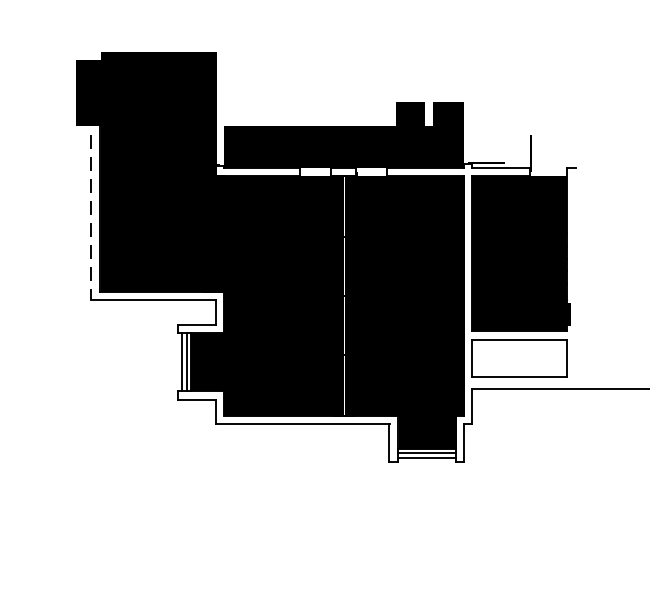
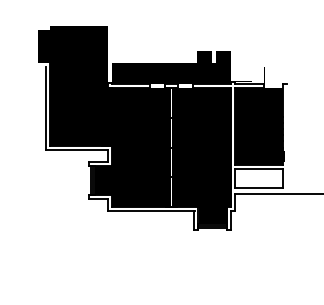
line: (91, 217) -> (45, 108), dashed -> solid

